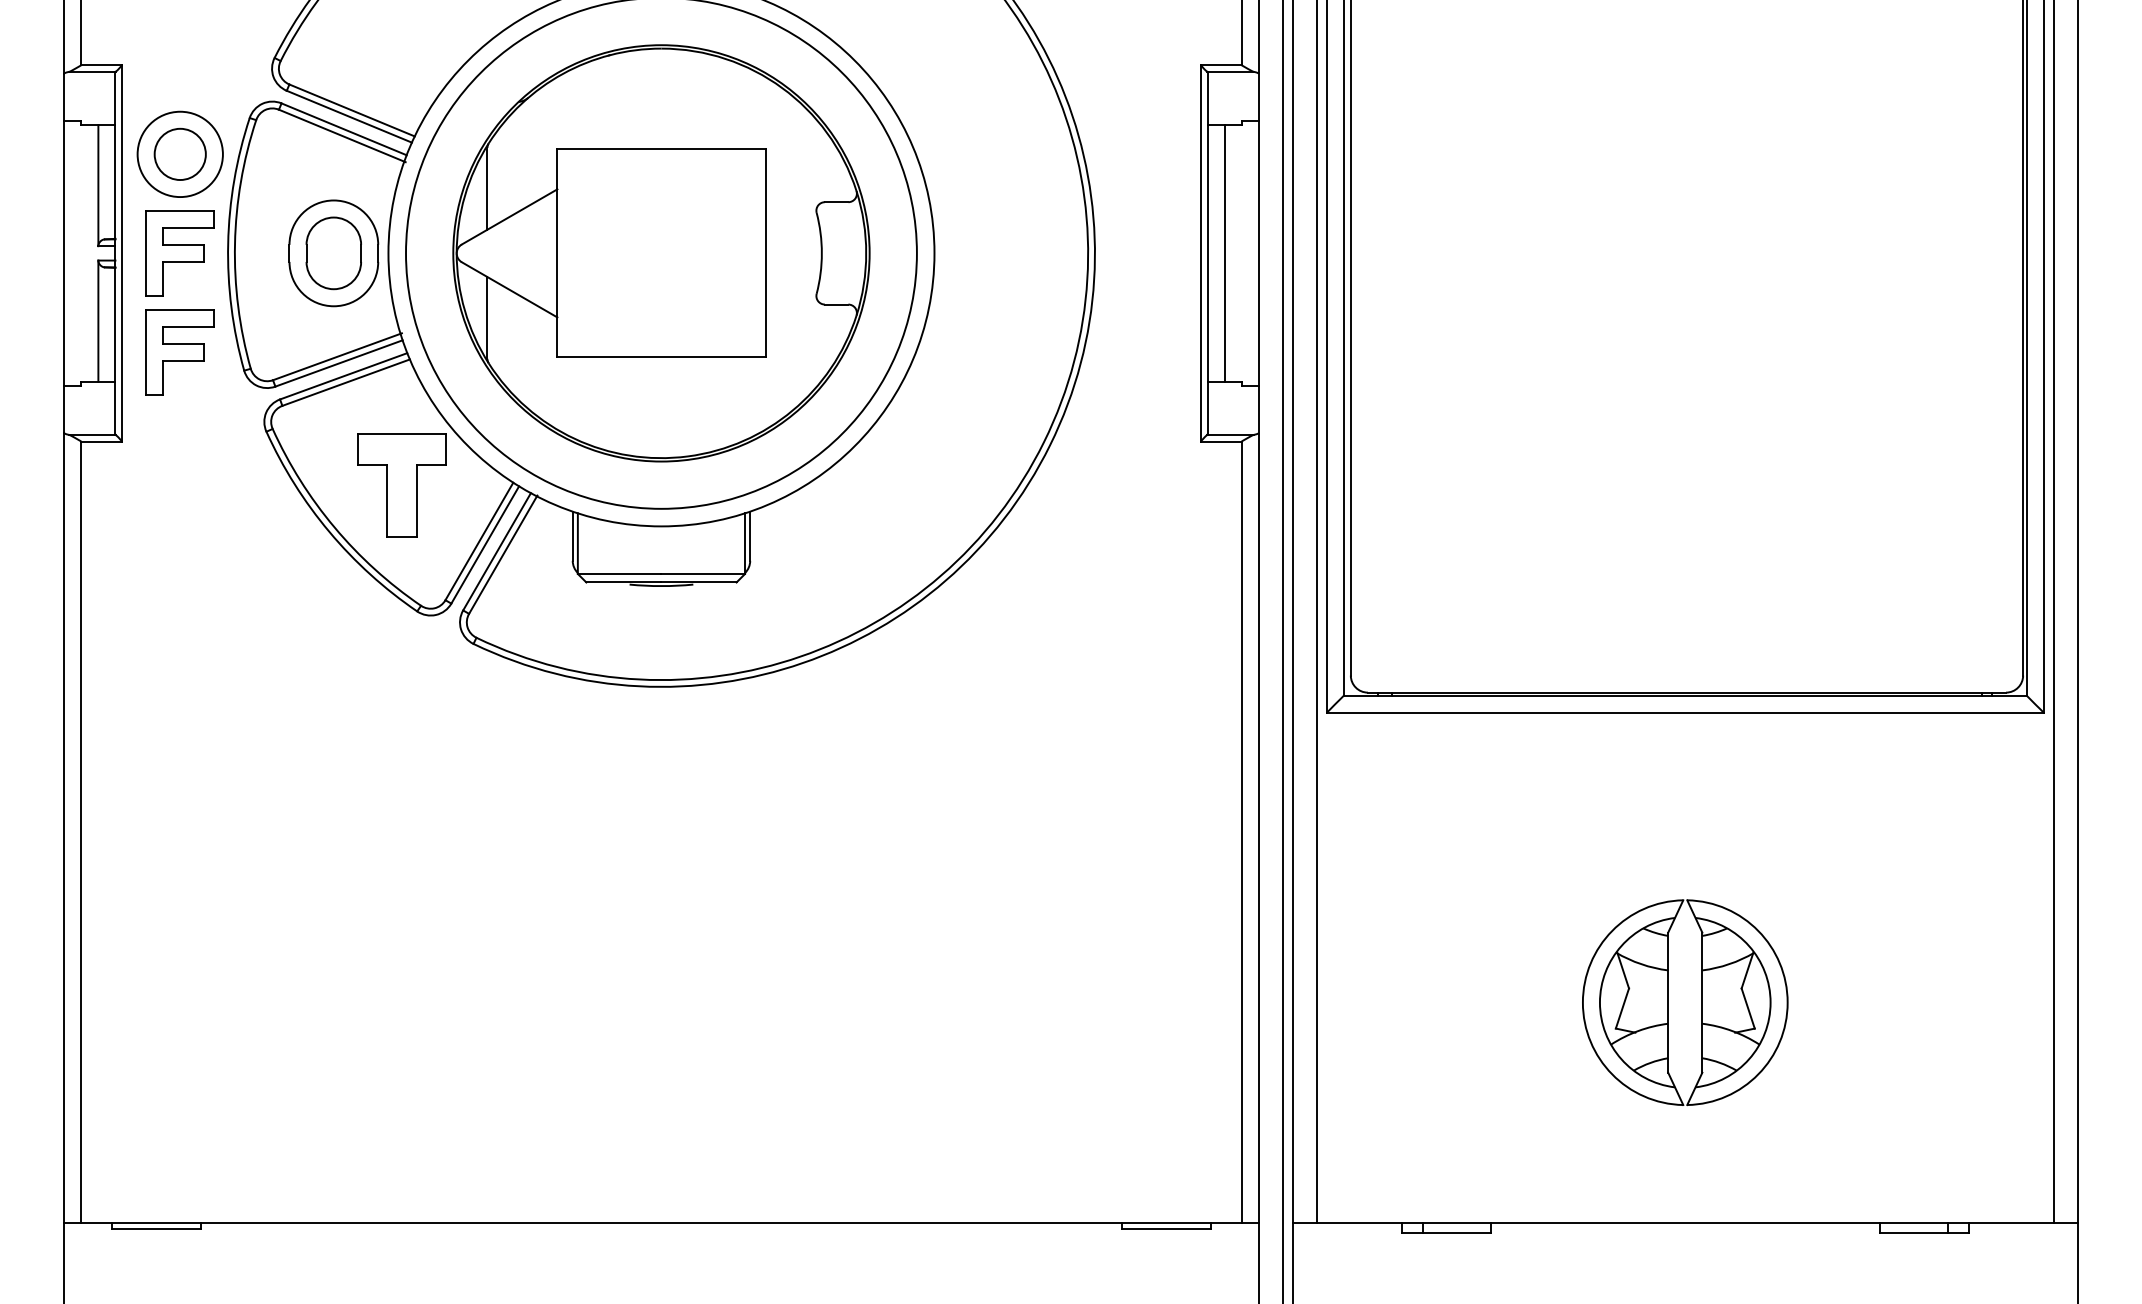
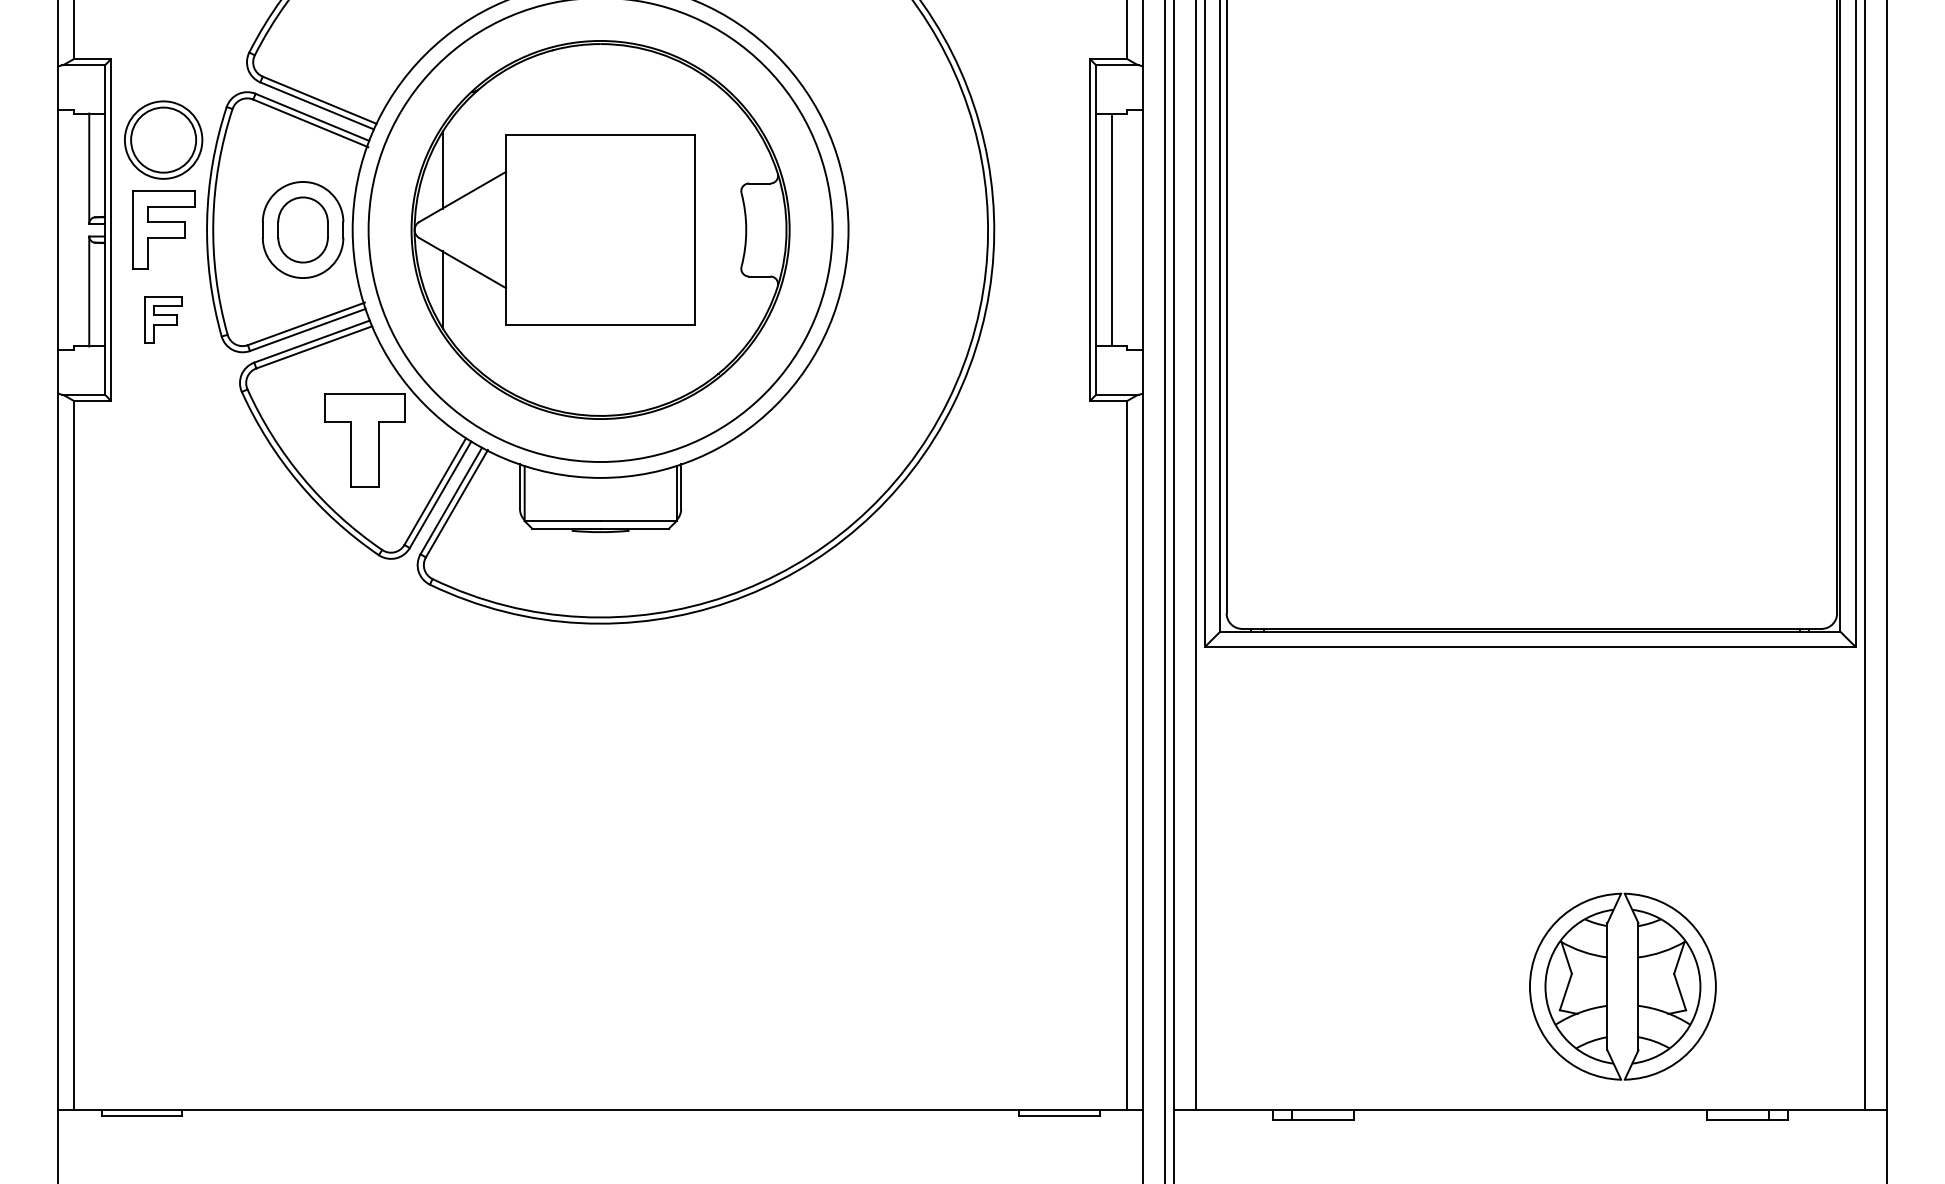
circle: (179, 154) -> (162, 140), size x1.4
part: (179, 352) -> (162, 320), size x0.6
part: (1701, 1002) -> (1637, 986), moved

